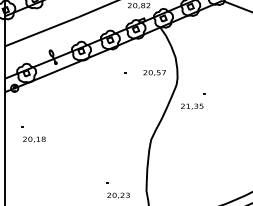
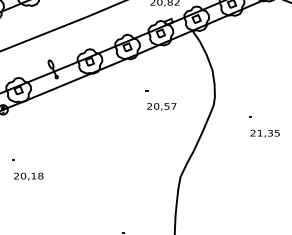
text: (154, 72) -> (161, 106), moved
text: (192, 106) -> (265, 133), moved

